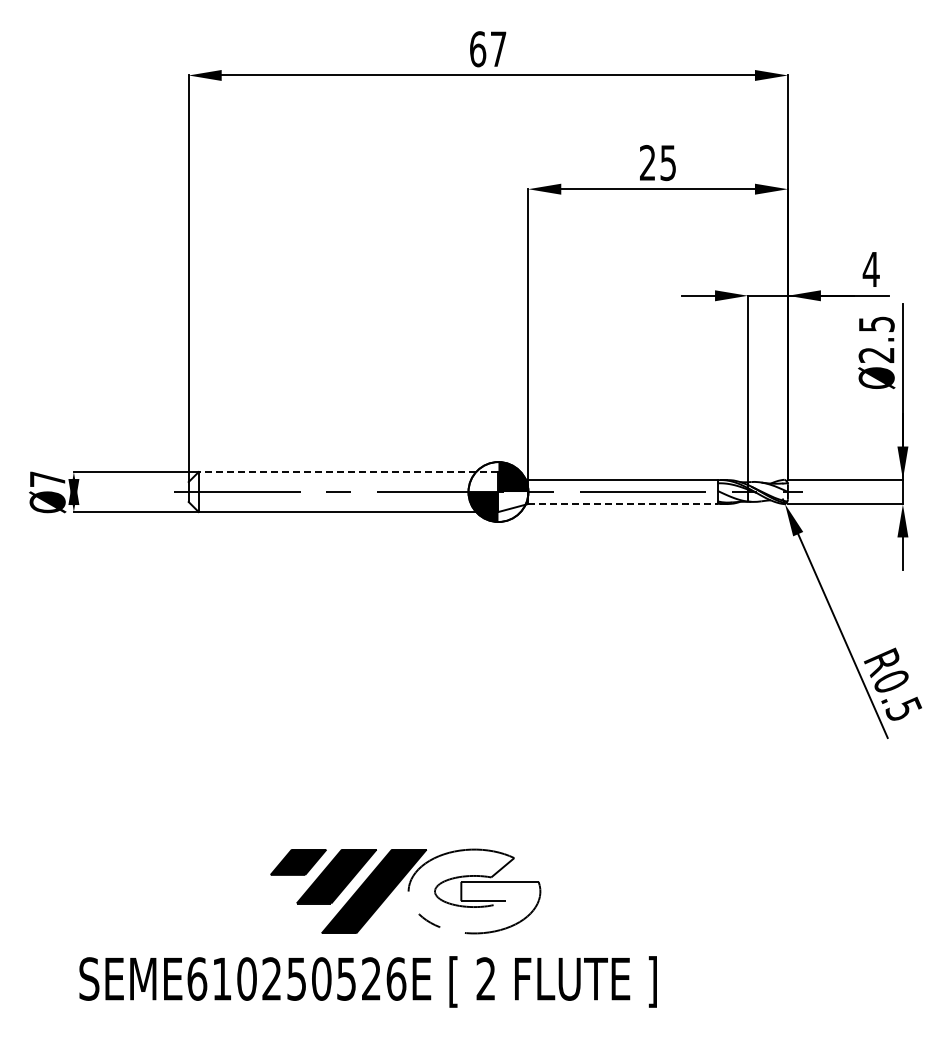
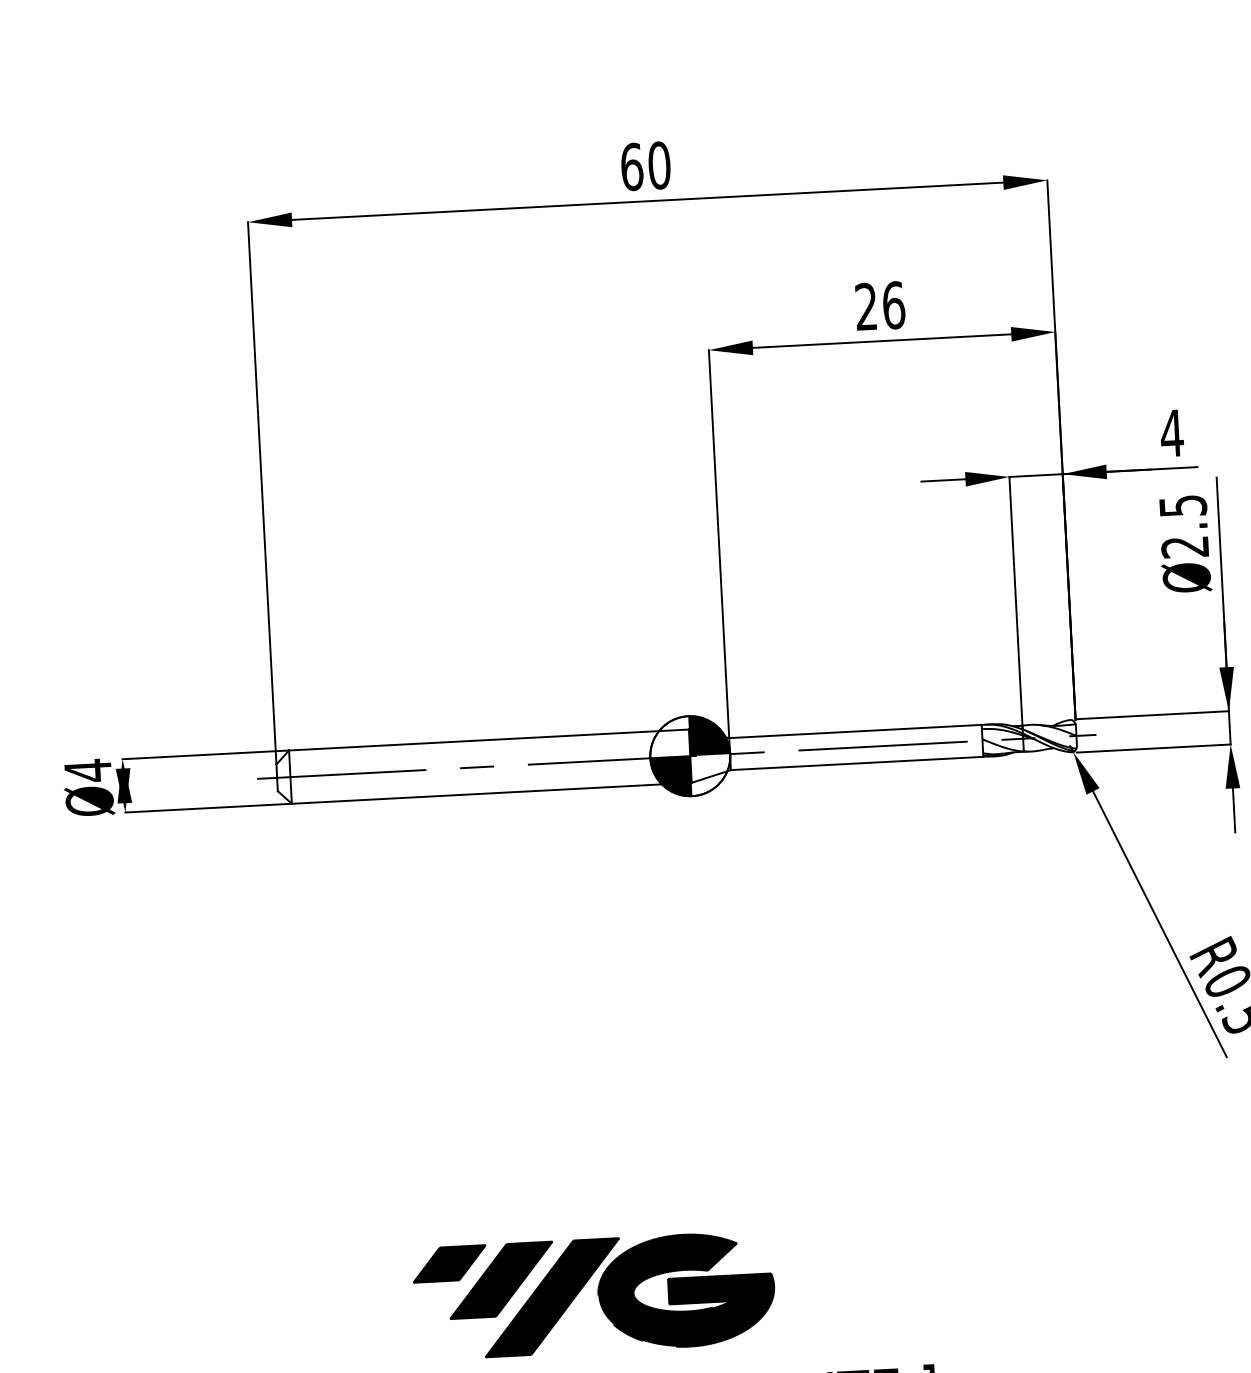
text: (498, 49) -> (659, 165), 67 -> 60
text: (668, 163) -> (894, 306), 25 -> 26
line: (348, 472) -> (488, 740), dashed -> solid
text: (47, 478) -> (87, 769), Ø7 -> Ø4
line: (622, 504) -> (856, 764), dashed -> solid
fill: (474, 891) -> (686, 1290), added

